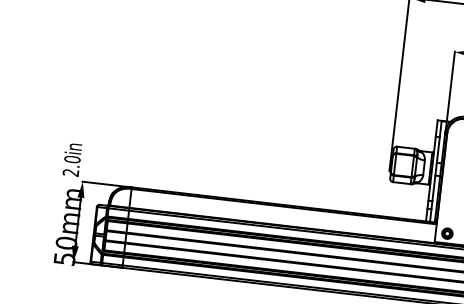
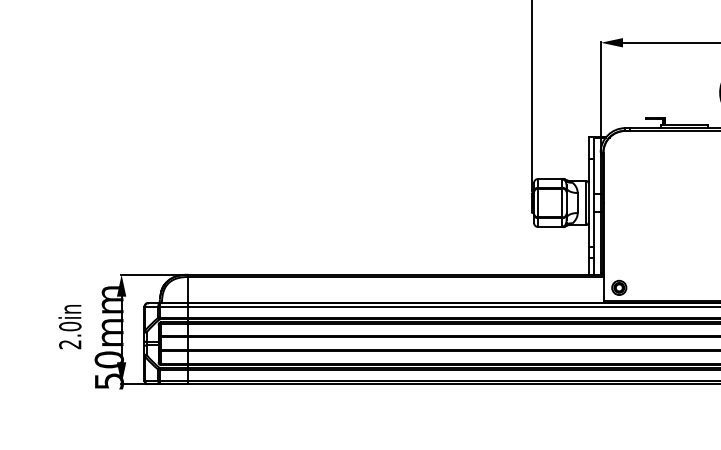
text: (71, 160) -> (69, 327), moved

